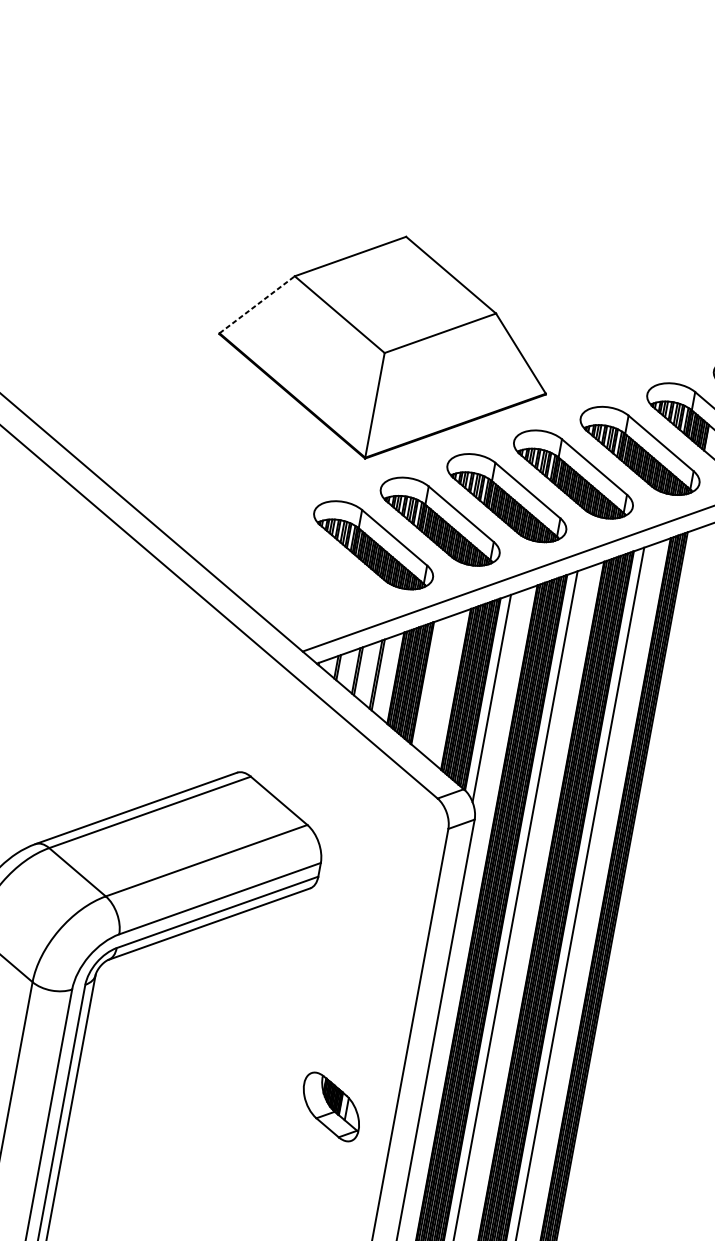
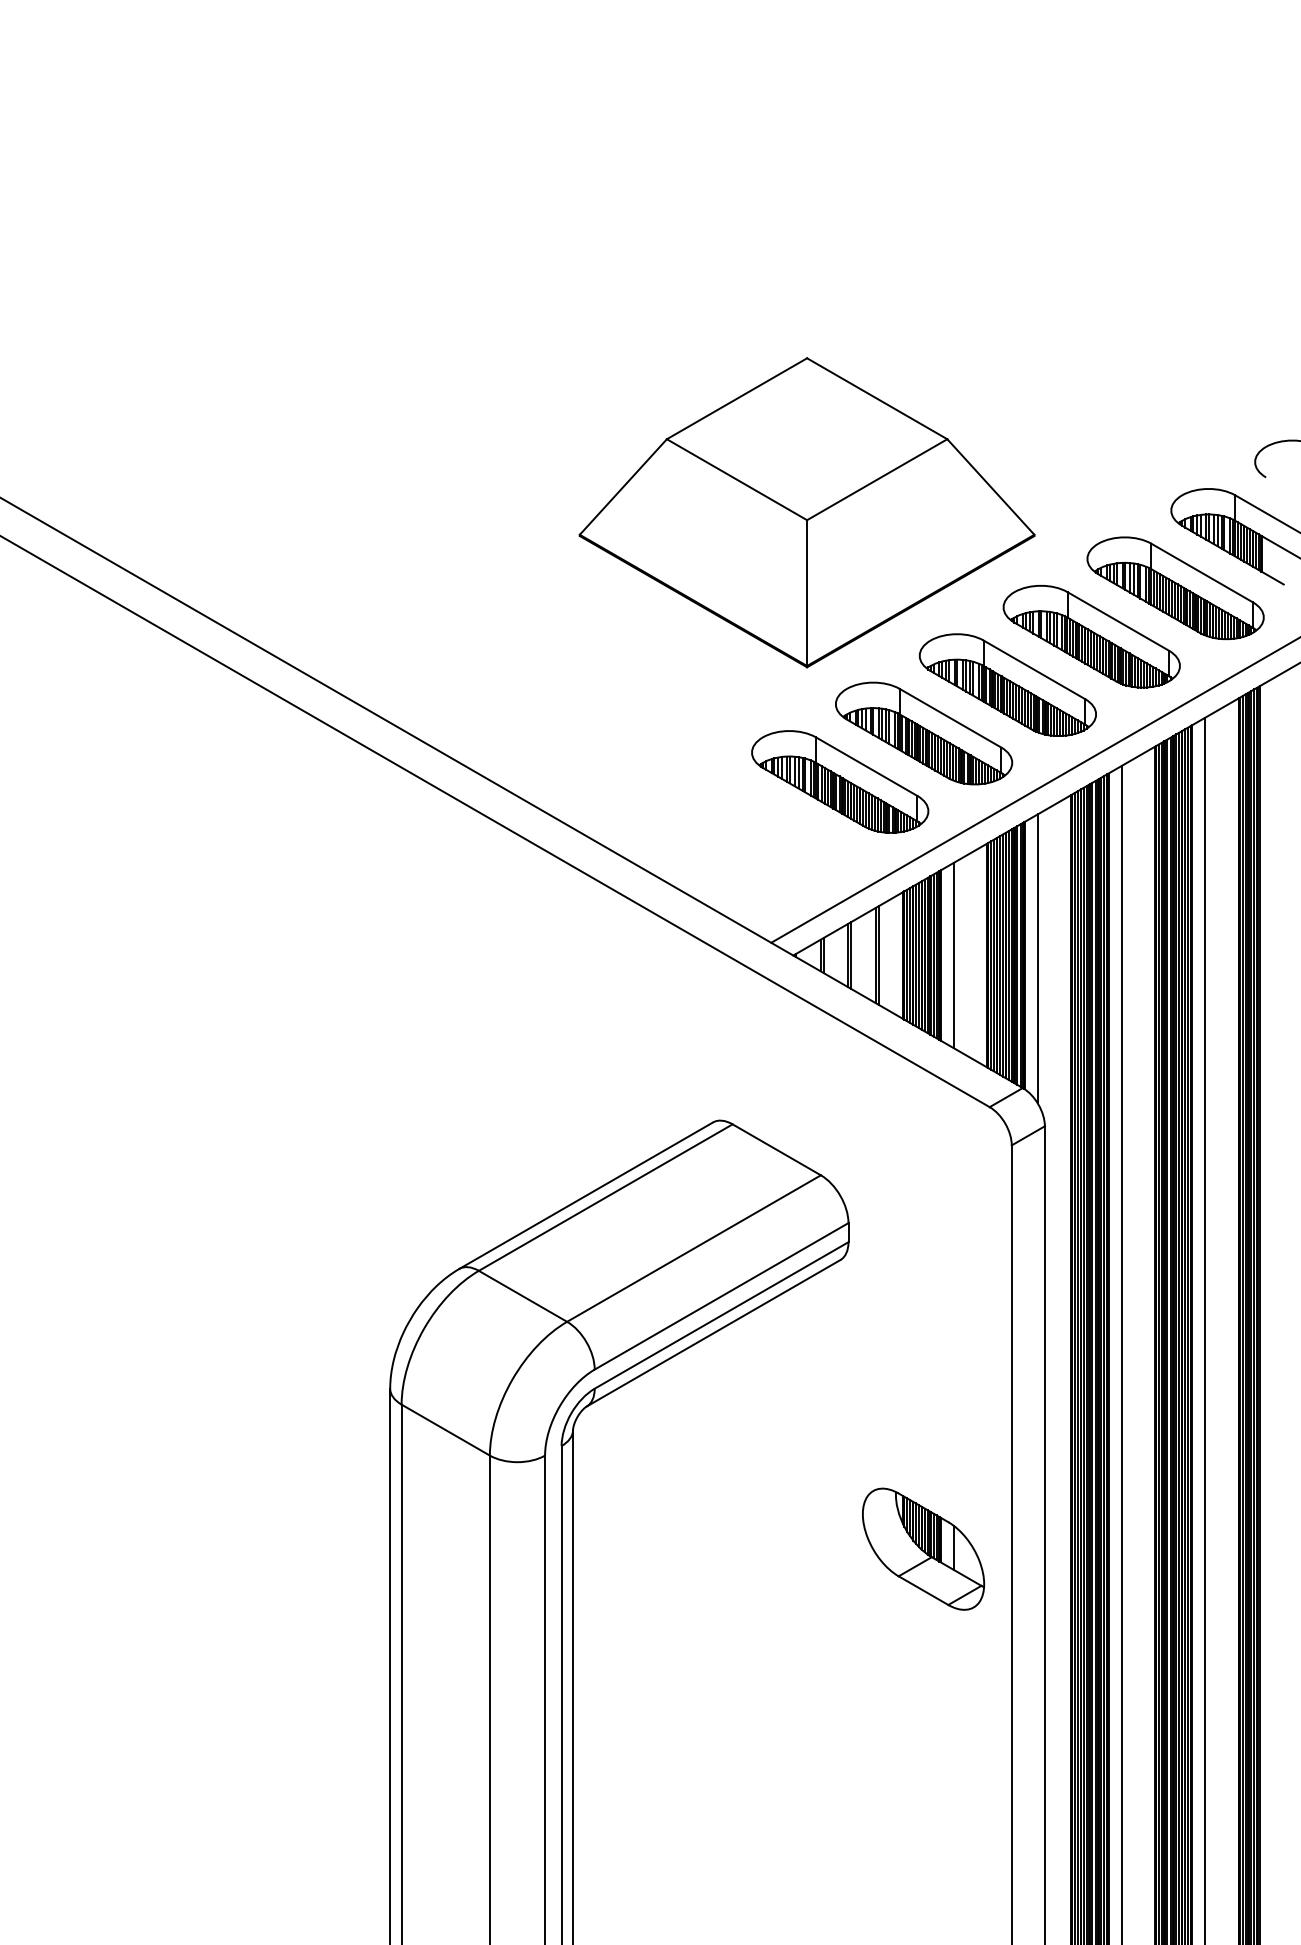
line: (257, 305) -> (623, 487), dashed -> solid
line: (431, 684) -> (953, 955), added
part: (331, 1106) -> (923, 1548), size x1.43

